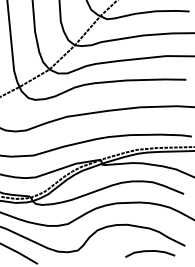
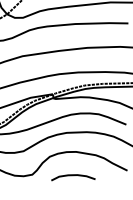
curve: (150, 251) -> (73, 175), moved

